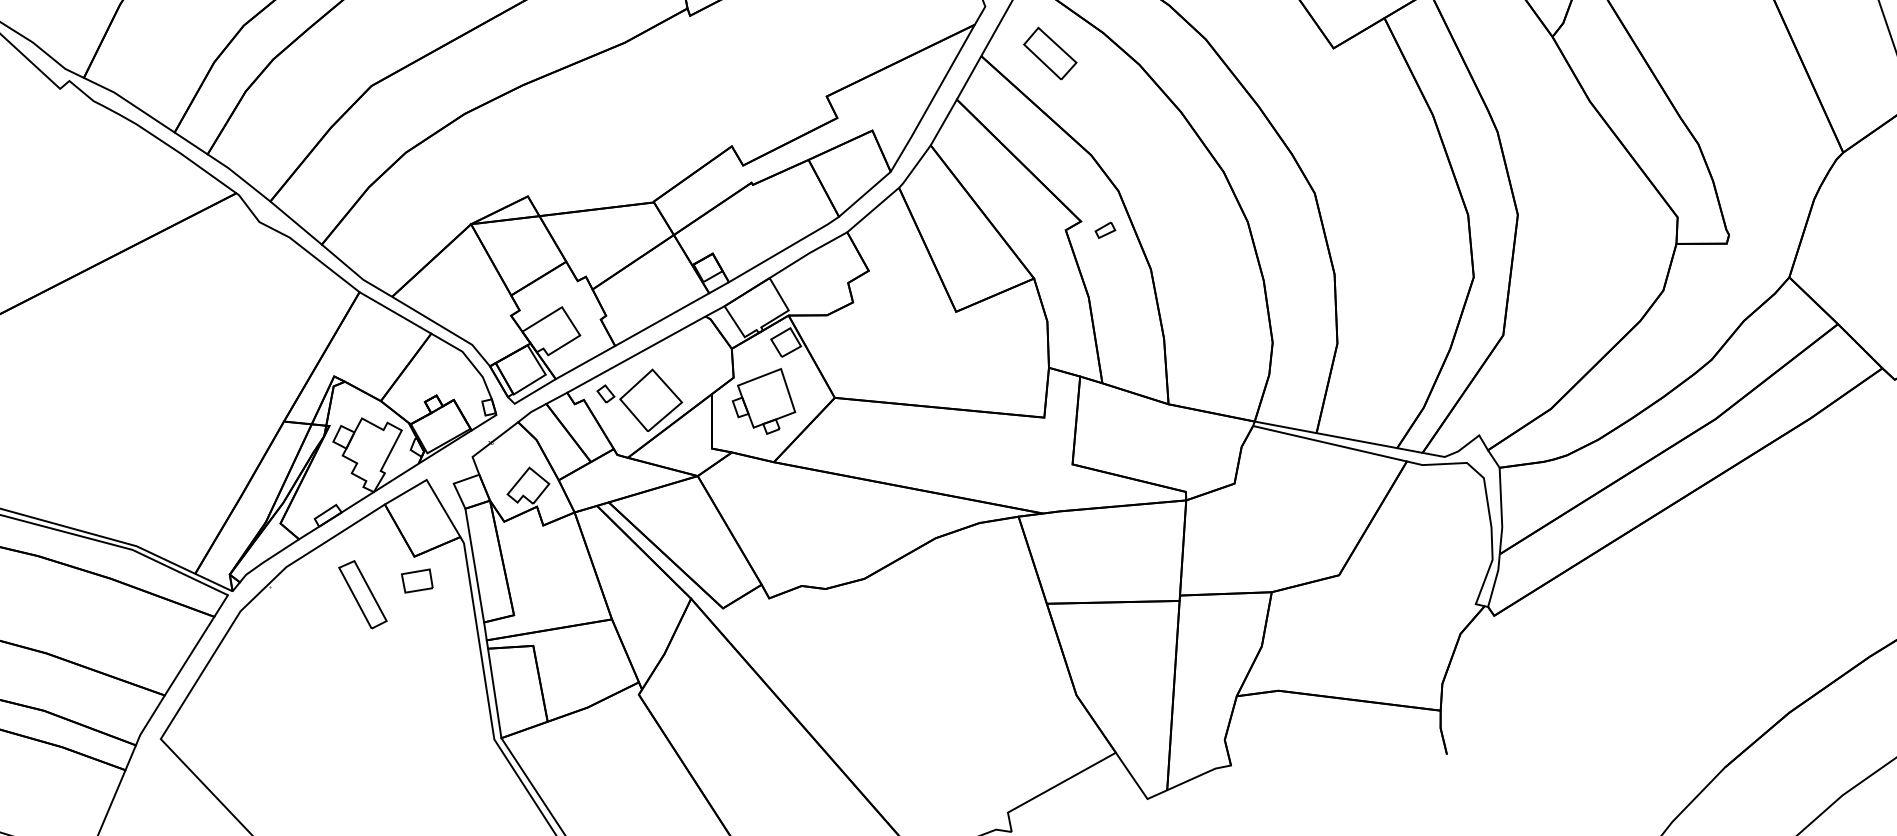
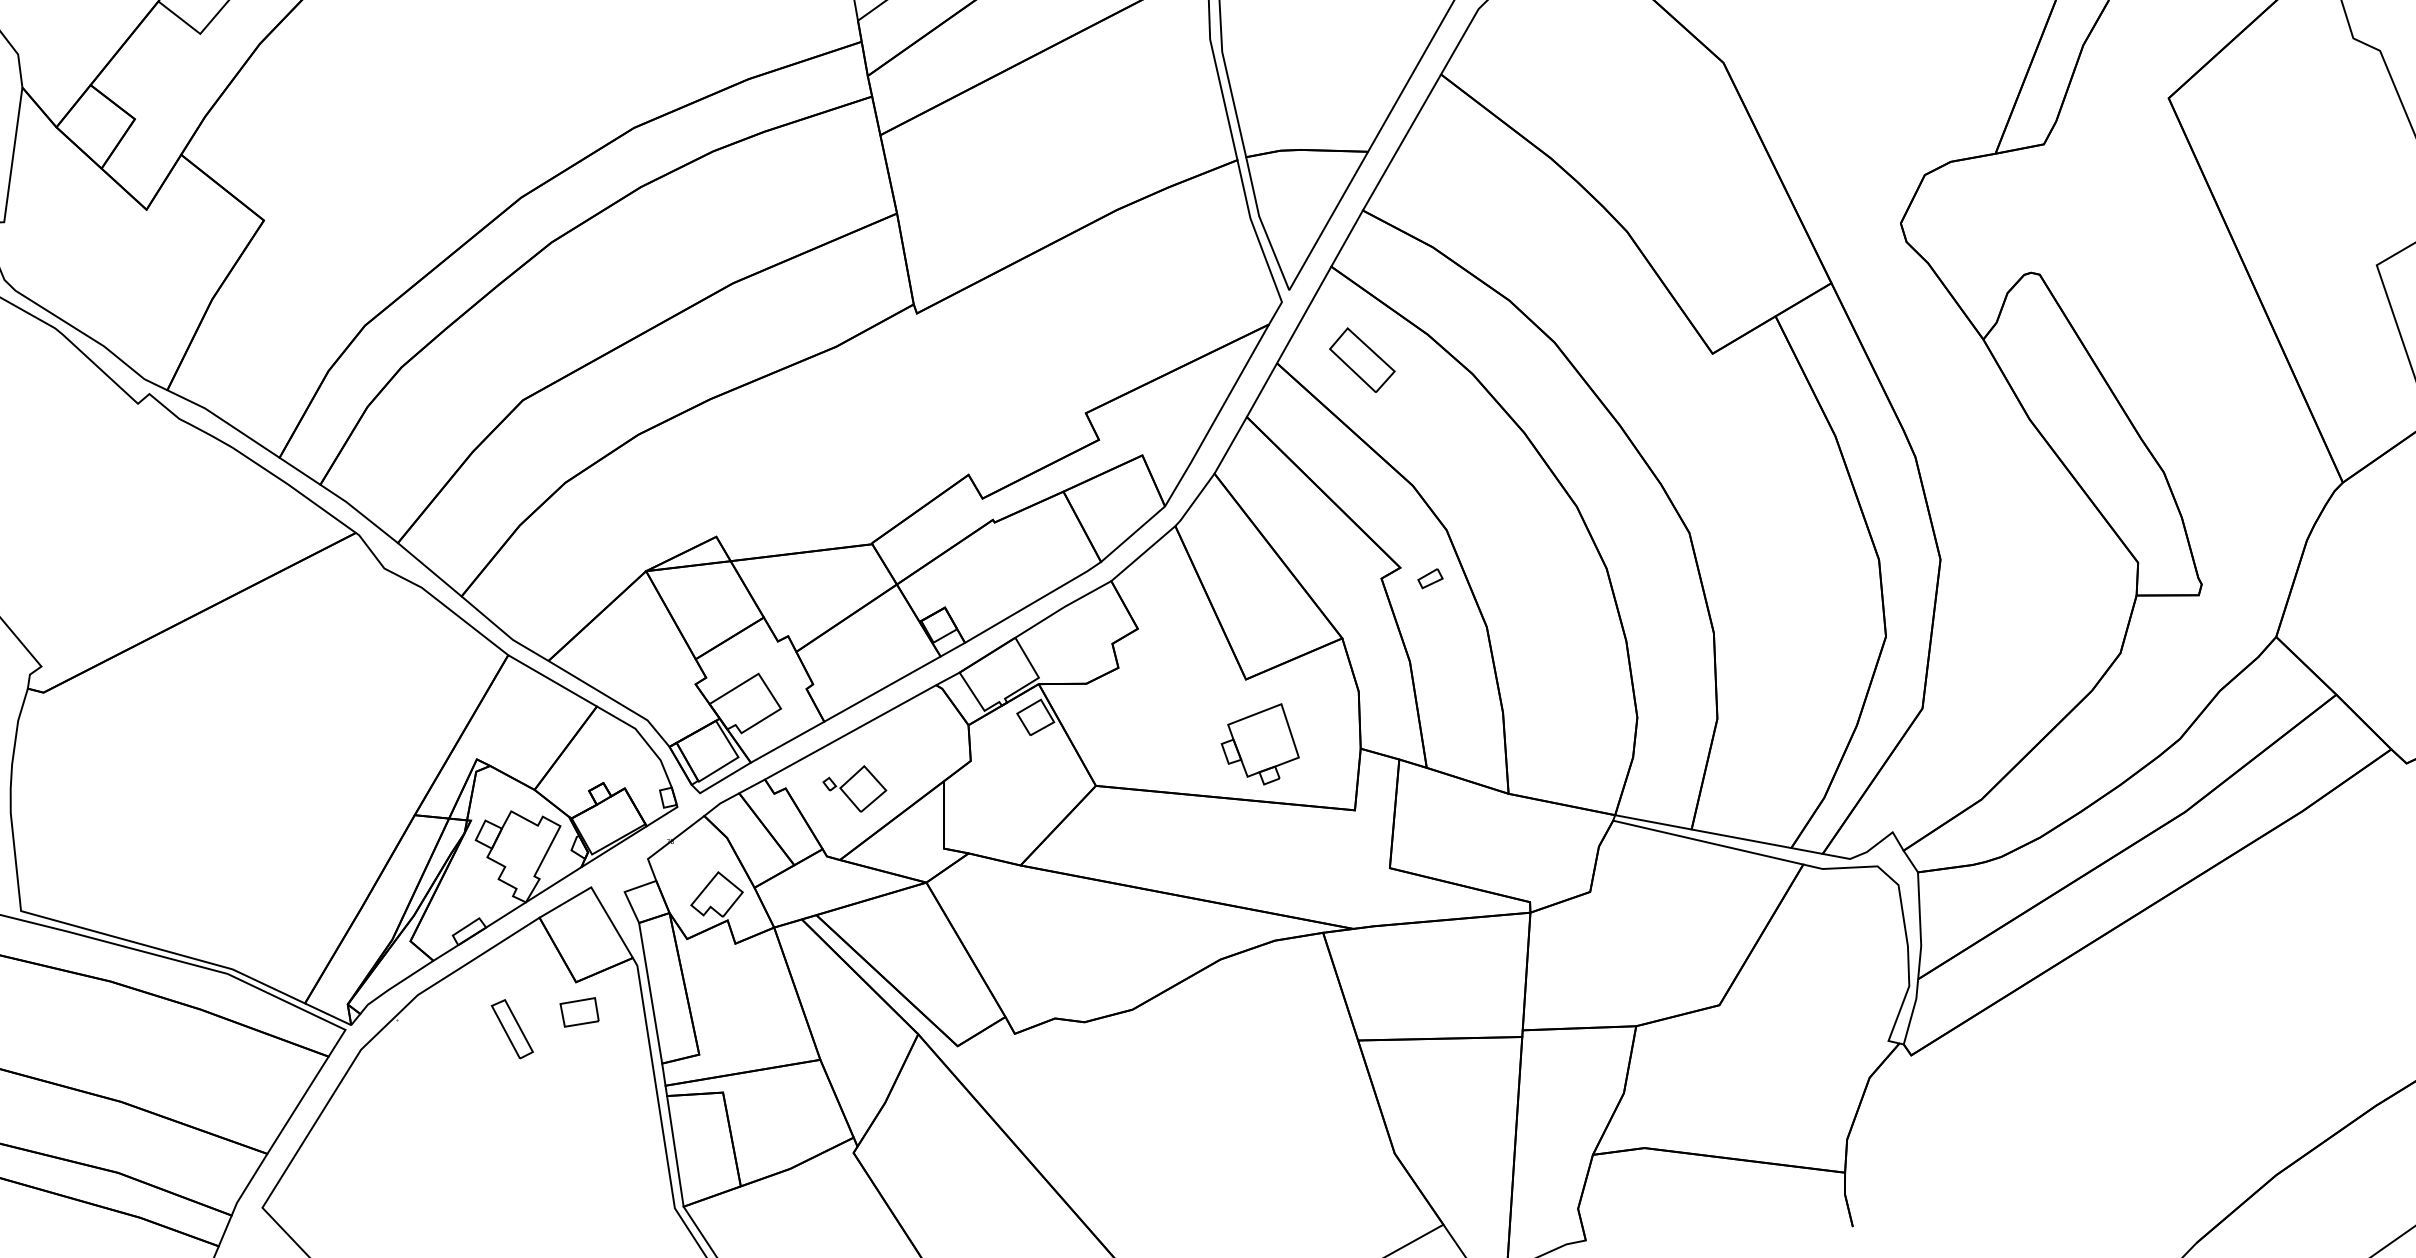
part: (639, 399) -> (854, 788), size x0.6
part: (763, 401) -> (1259, 744), moved
part: (363, 594) -> (512, 1028), size x0.7

